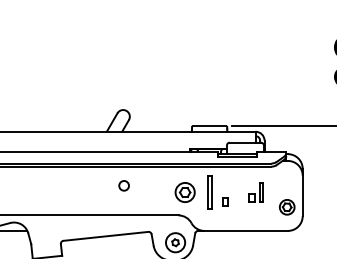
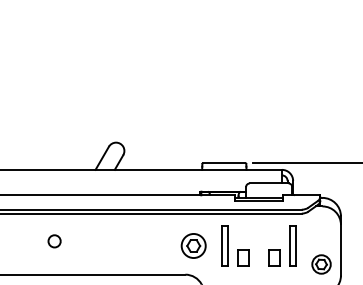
circle: (123, 185) -> (53, 240), moved
part: (255, 192) -> (281, 245), size x1.67
part: (225, 201) -> (244, 257), size x1.67

